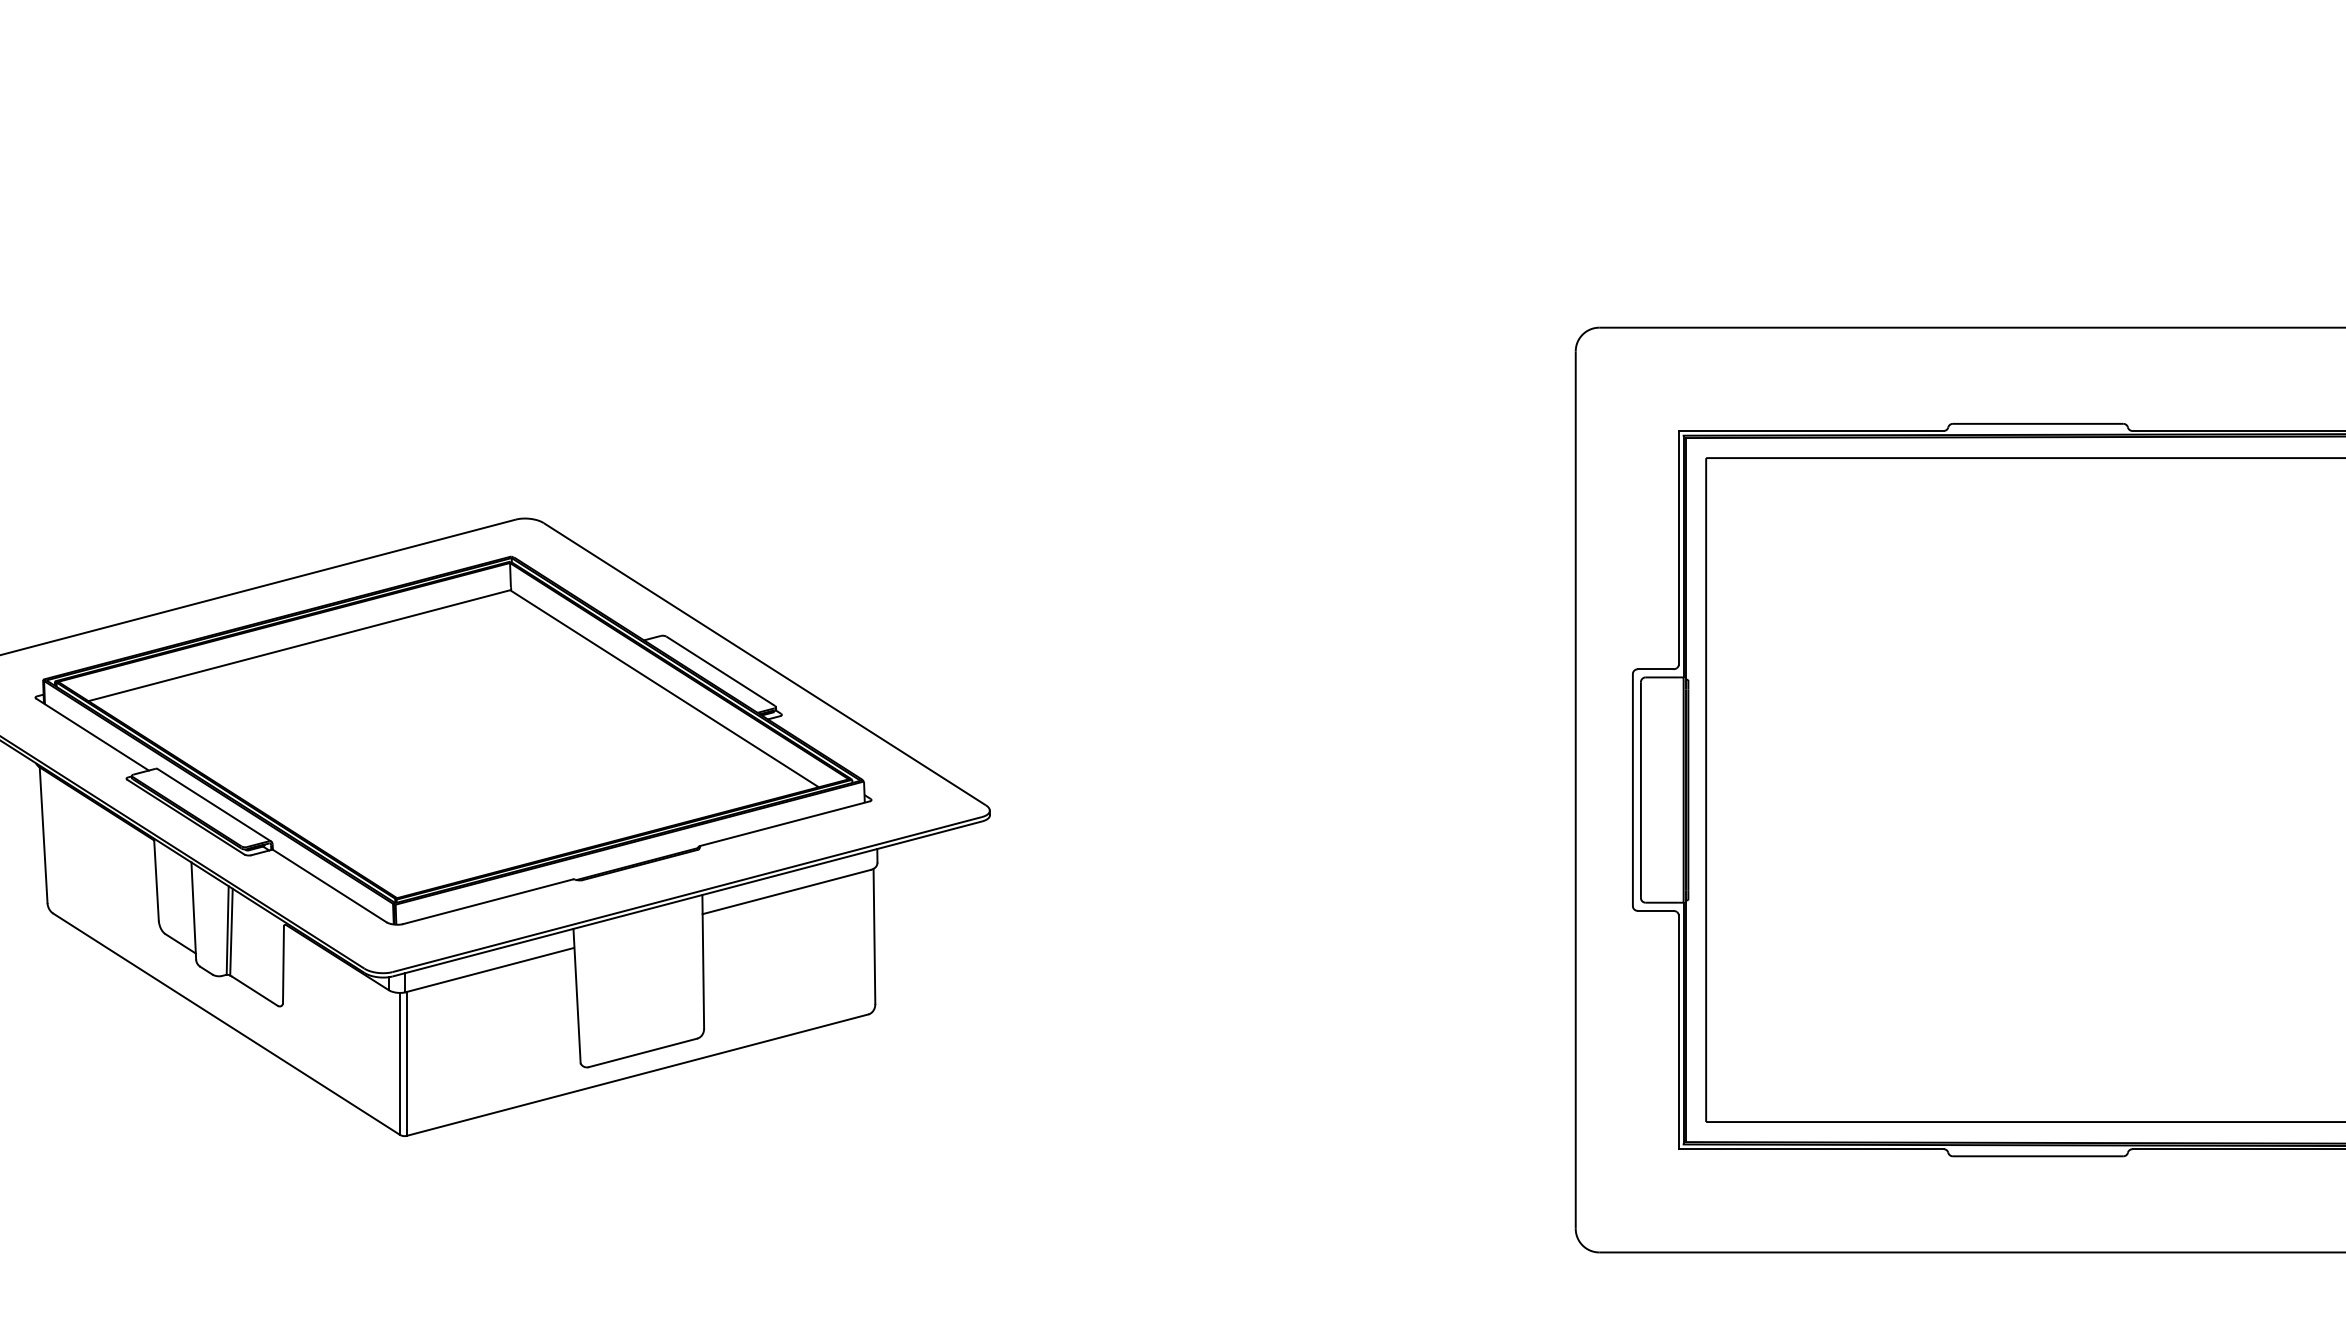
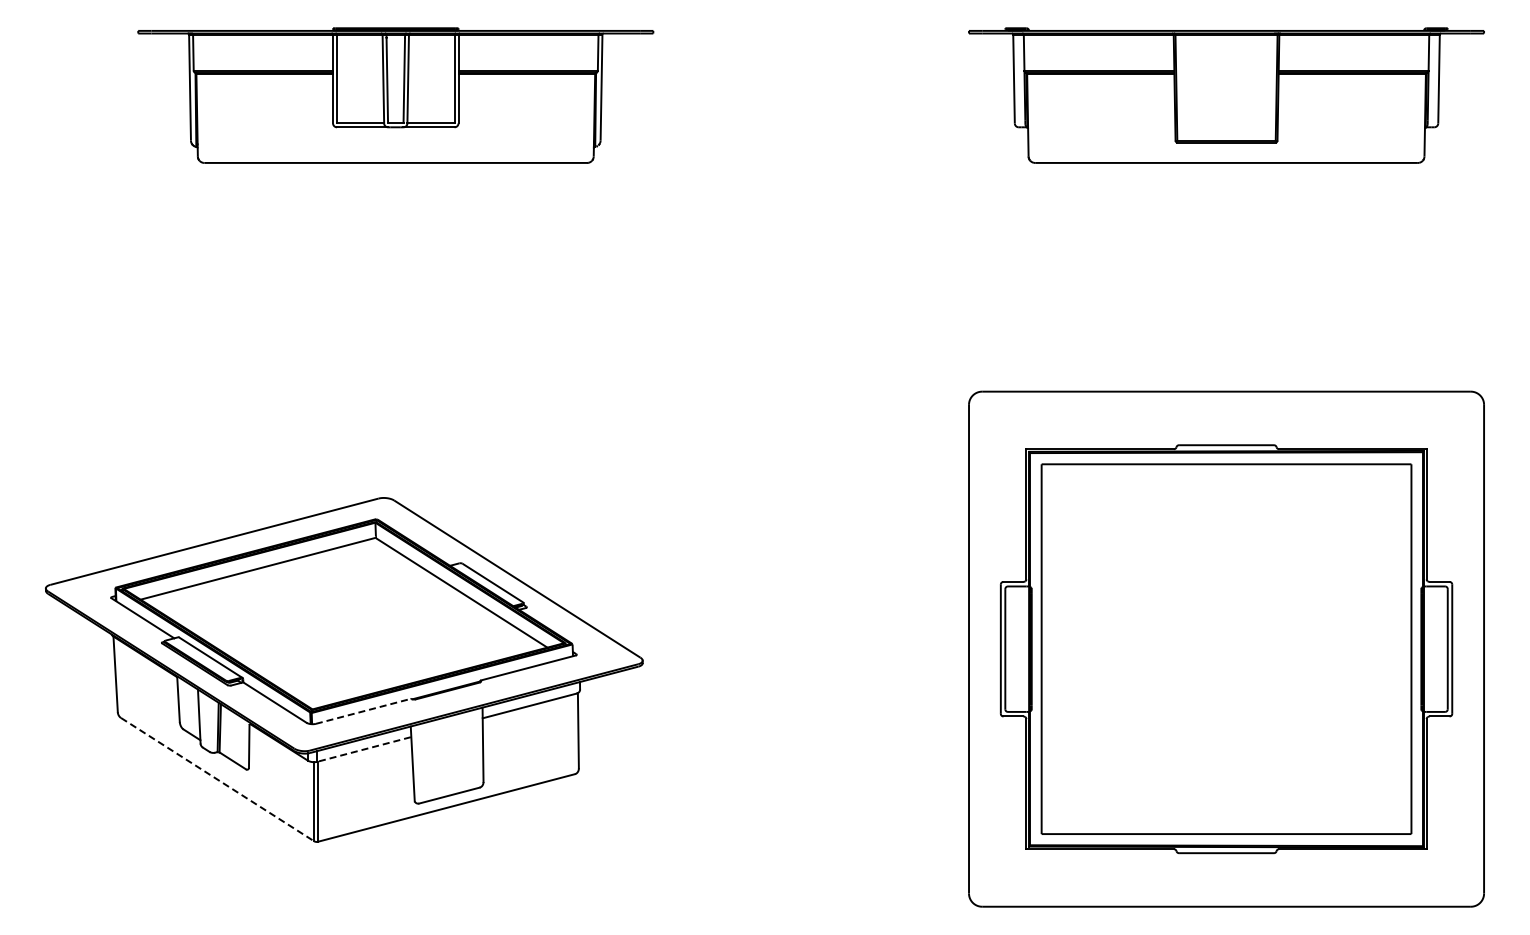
line: (488, 901) -> (363, 711), solid -> dashed
line: (488, 970) -> (363, 749), solid -> dashed
line: (226, 1024) -> (217, 779), solid -> dashed

